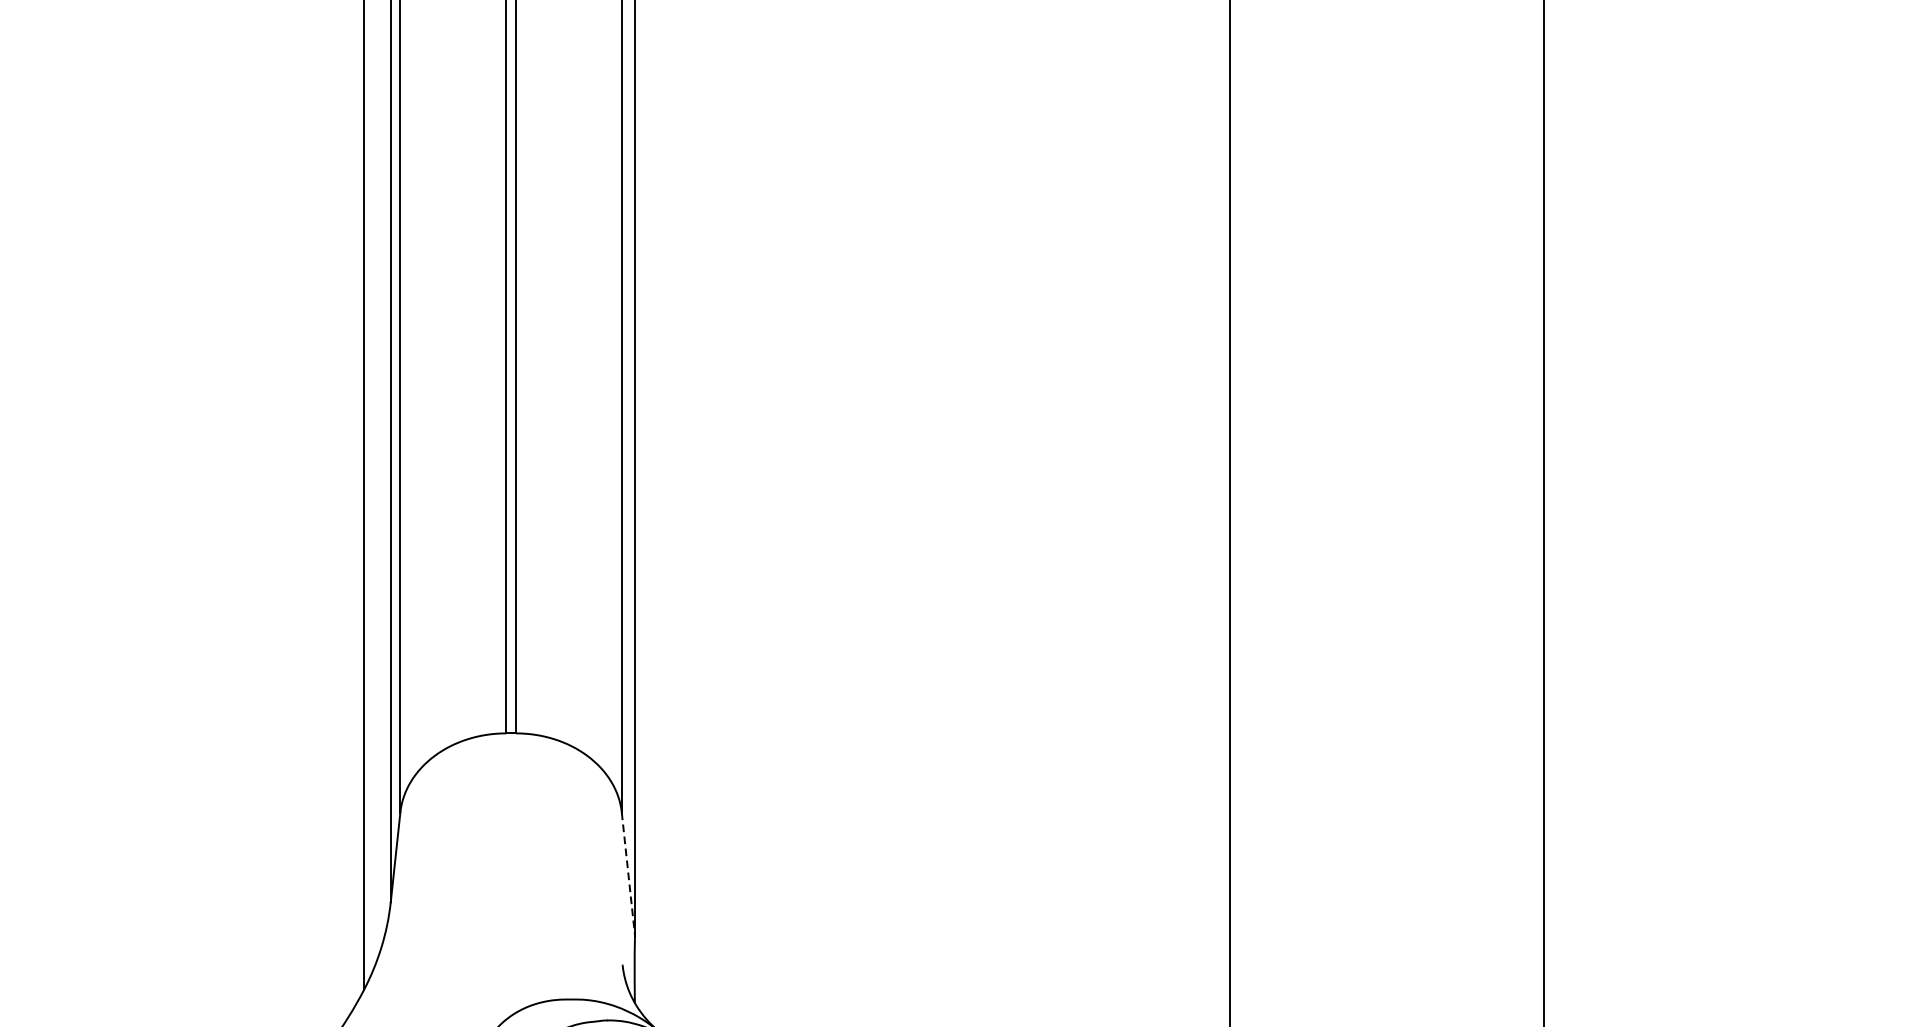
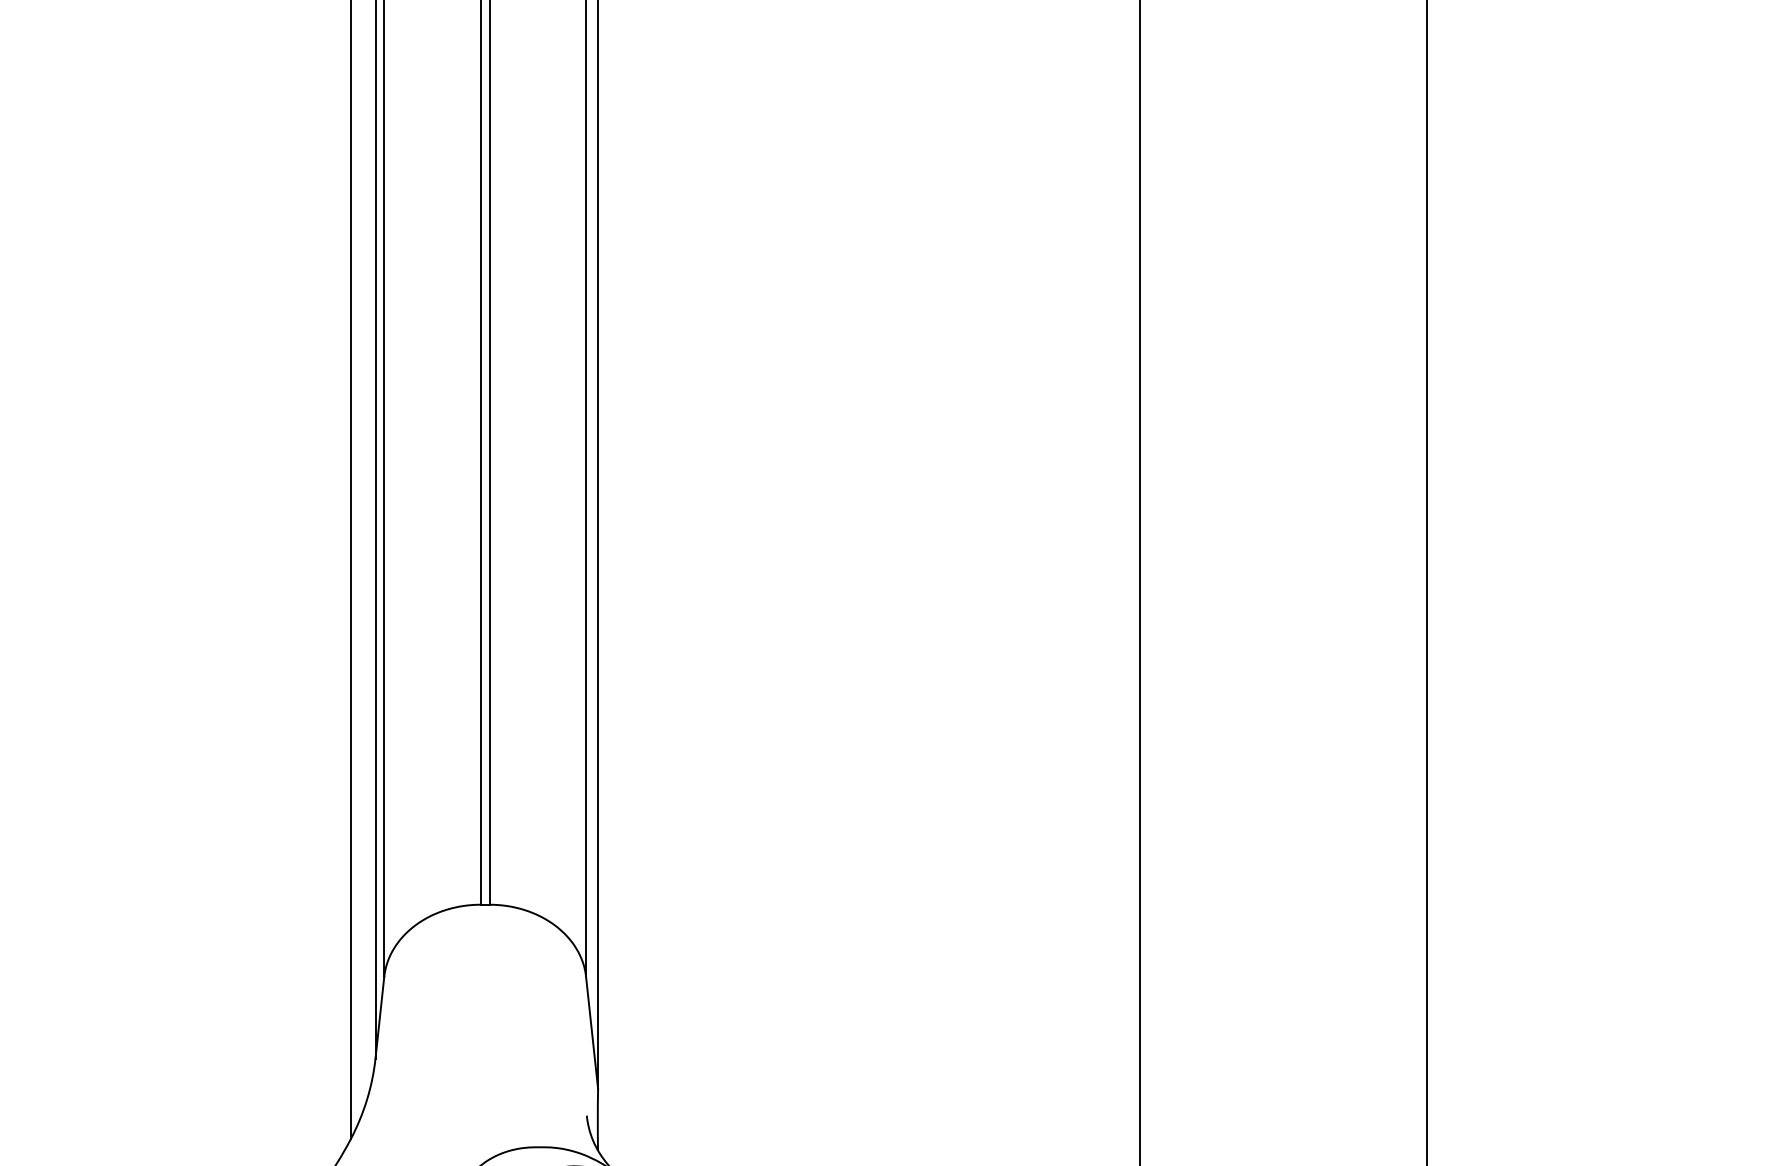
line: (628, 874) -> (592, 1033), dashed -> solid

